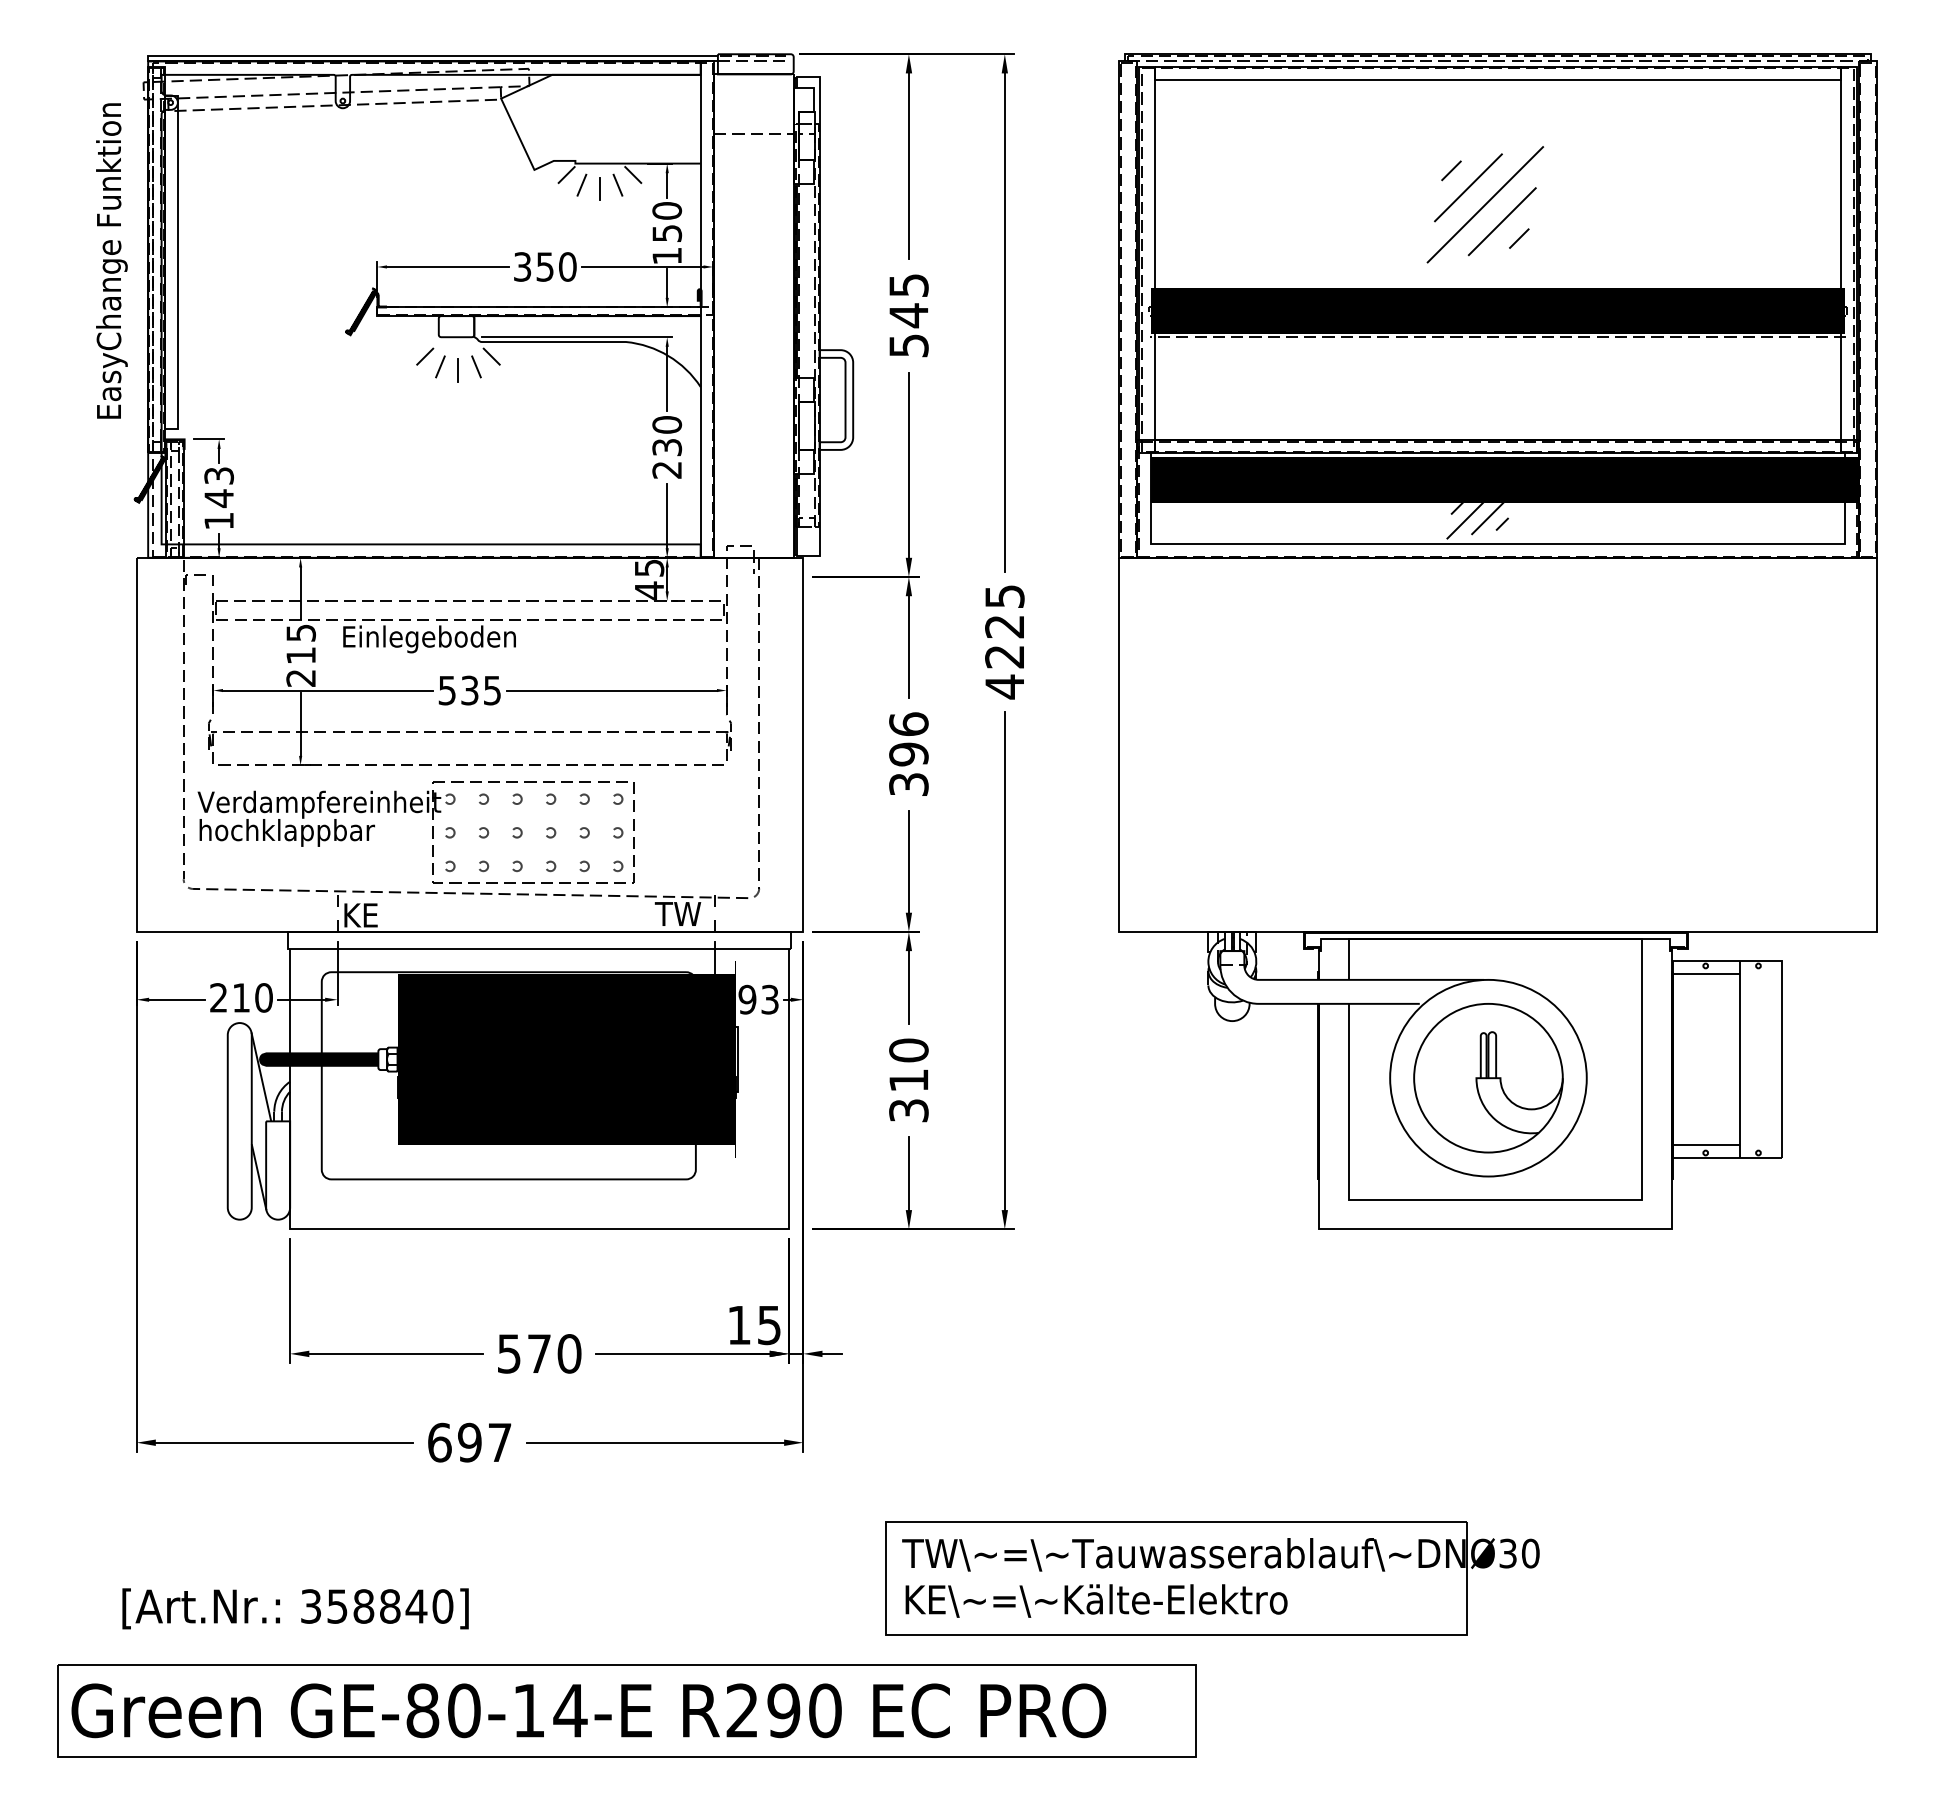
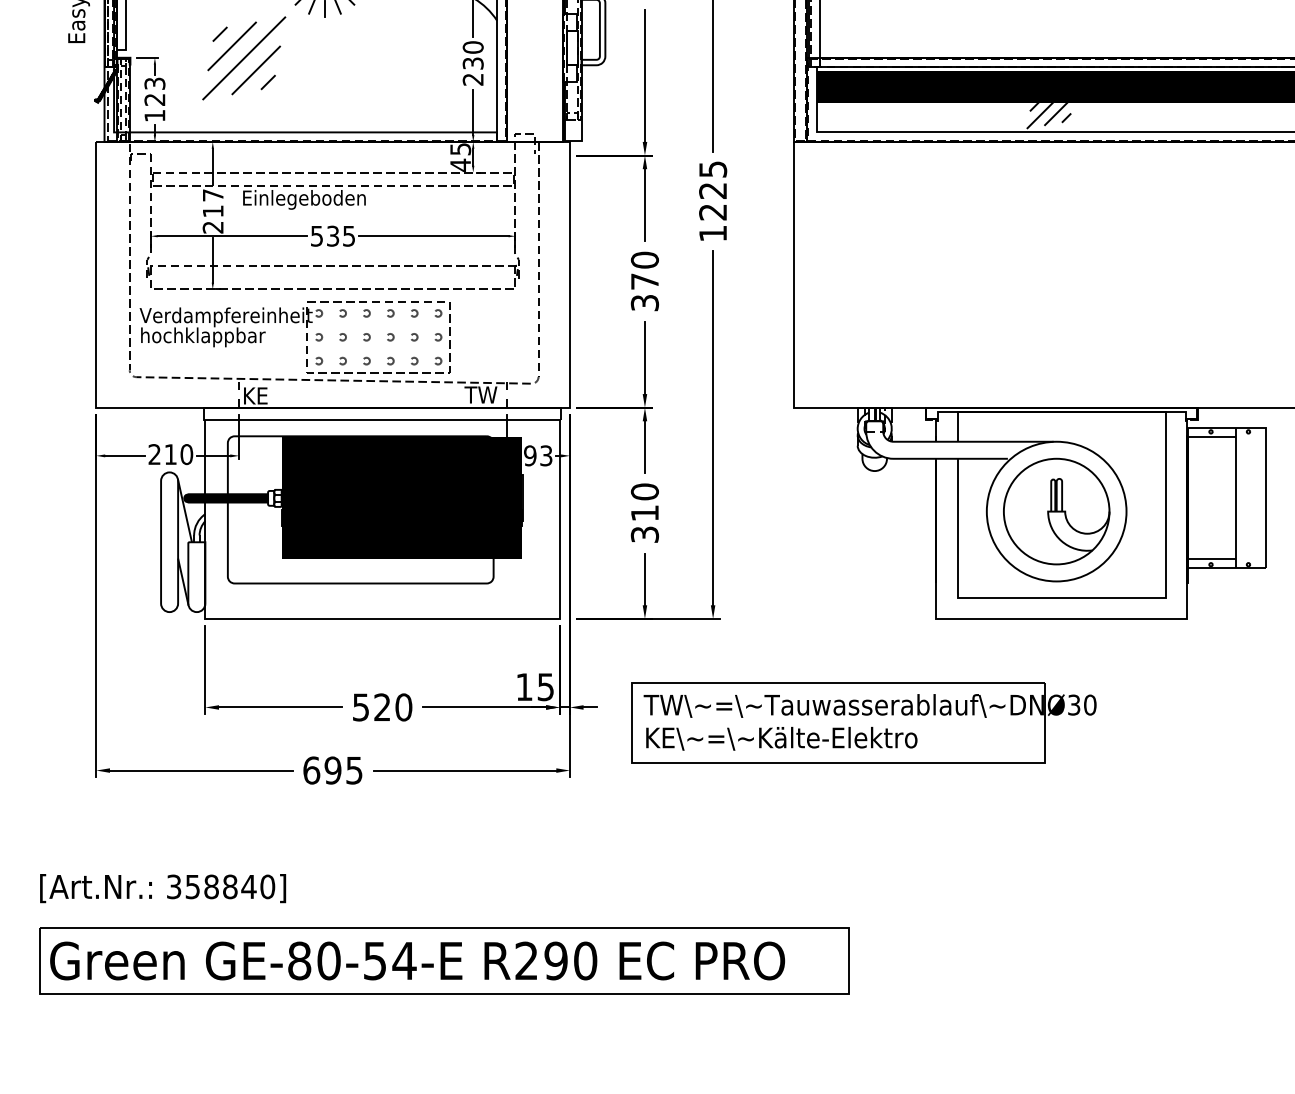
part: (344, 439) -> (243, 57), added
text: (218, 498) -> (154, 99), 143 -> 123
text: (300, 632) -> (212, 194), 215 -> 217
text: (1004, 686) -> (712, 233), 4225 -> 1225
text: (908, 739) -> (644, 270), 396 -> 370
text: (539, 1353) -> (382, 707), 570 -> 520
text: (499, 1442) -> (354, 770), 697 -> 695
part: (1212, 1578) -> (864, 722), moved
text: (295, 1608) -> (163, 888), moved
text: (528, 1711) -> (374, 961), GE-80-14-E -> GE-80-54-E

